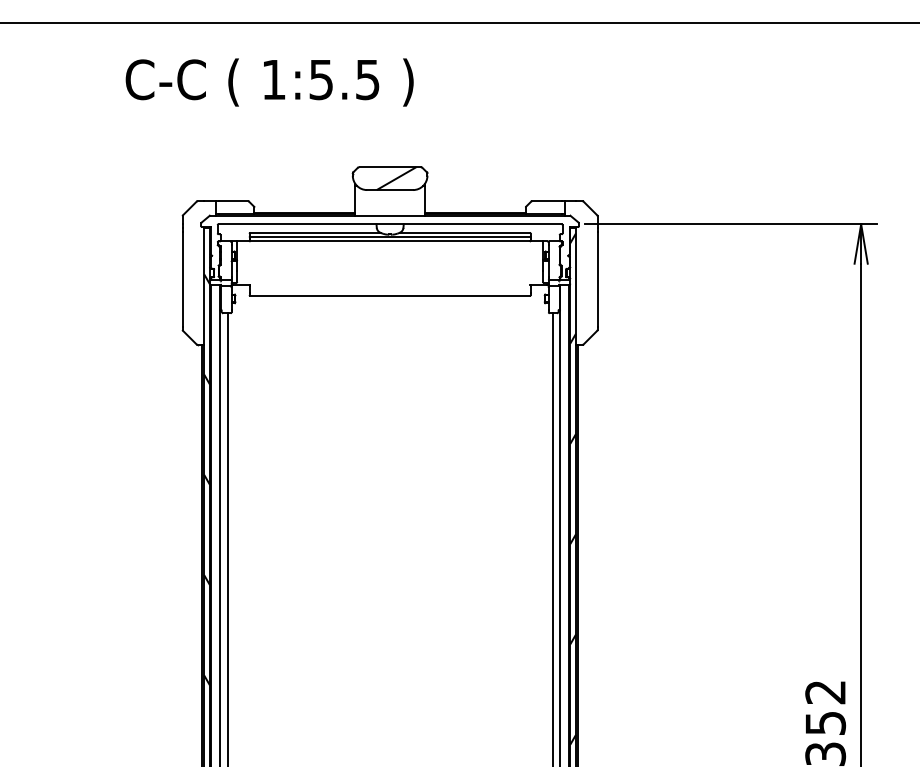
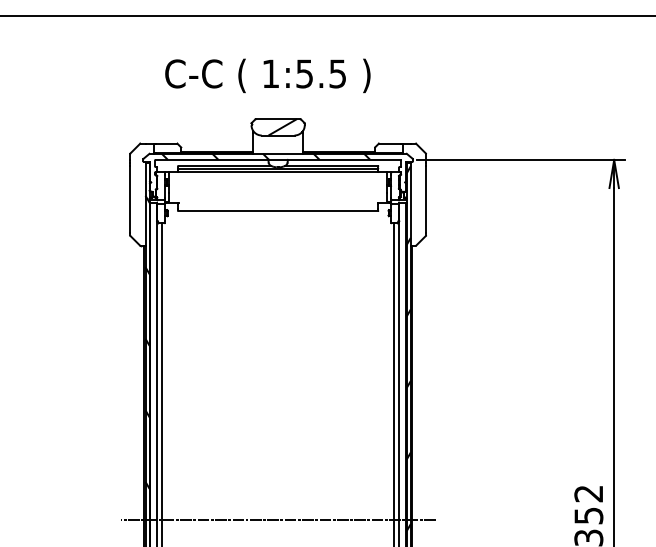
text: (269, 82) -> (267, 75), moved
hatch: (390, 247) -> (278, 176), added
line: (389, 729) -> (277, 520), added

